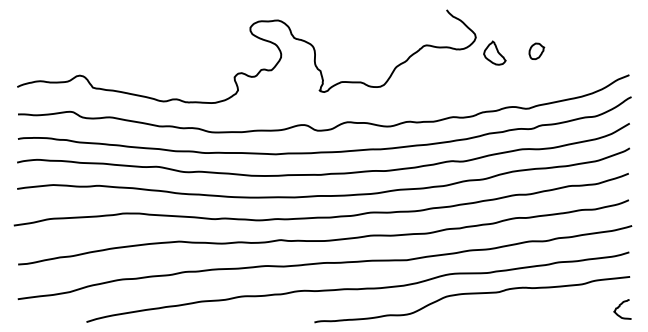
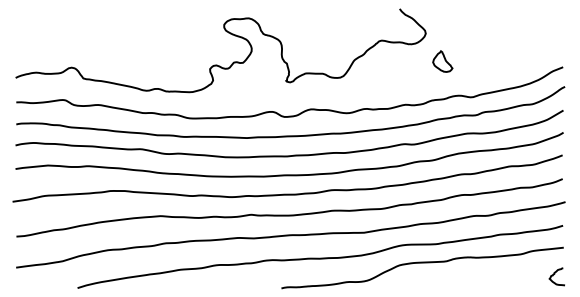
part: (535, 50) -> (479, 45), removed
part: (494, 53) -> (442, 61), moved

